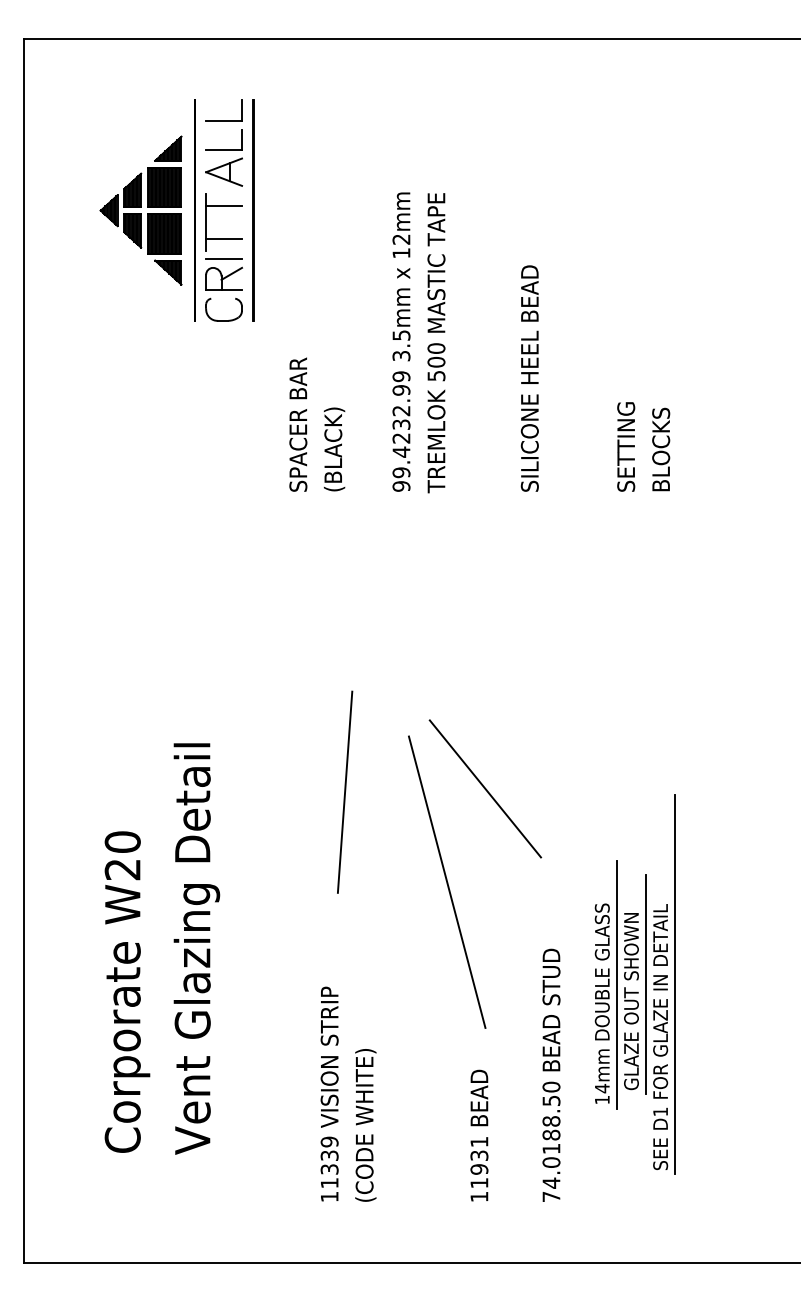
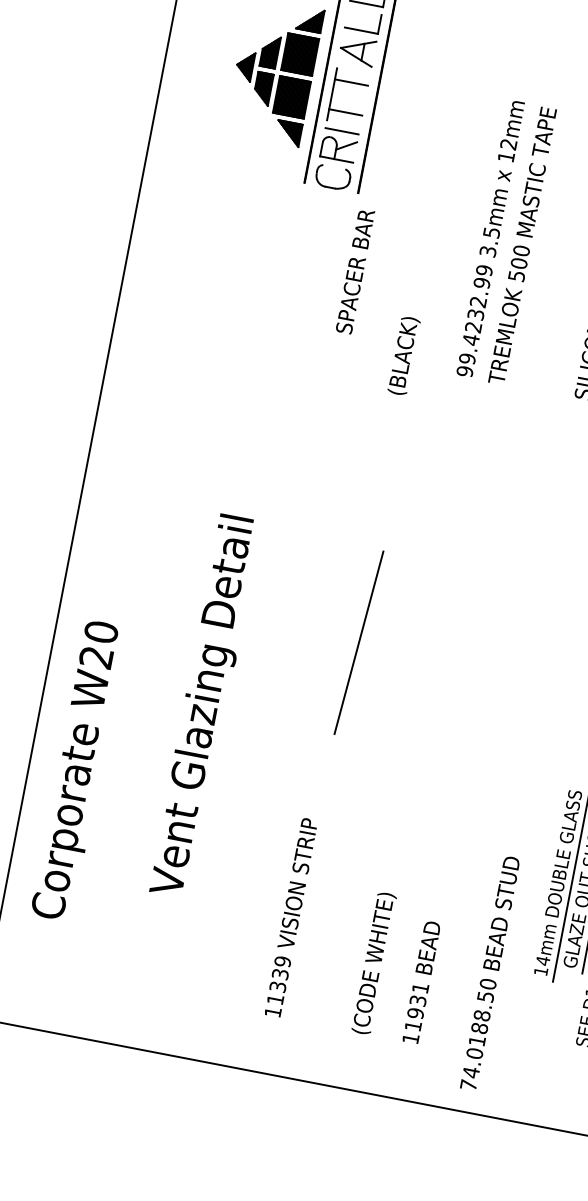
text: (298, 424) -> (355, 271), moved
text: (334, 449) -> (404, 356), moved
line: (485, 788) -> (488, 664), removed
line: (446, 881) -> (436, 742), removed
text: (196, 948) -> (205, 705), moved
text: (127, 991) -> (79, 770), moved
text: (551, 1074) -> (490, 972), moved
text: (365, 1125) -> (373, 963), moved

